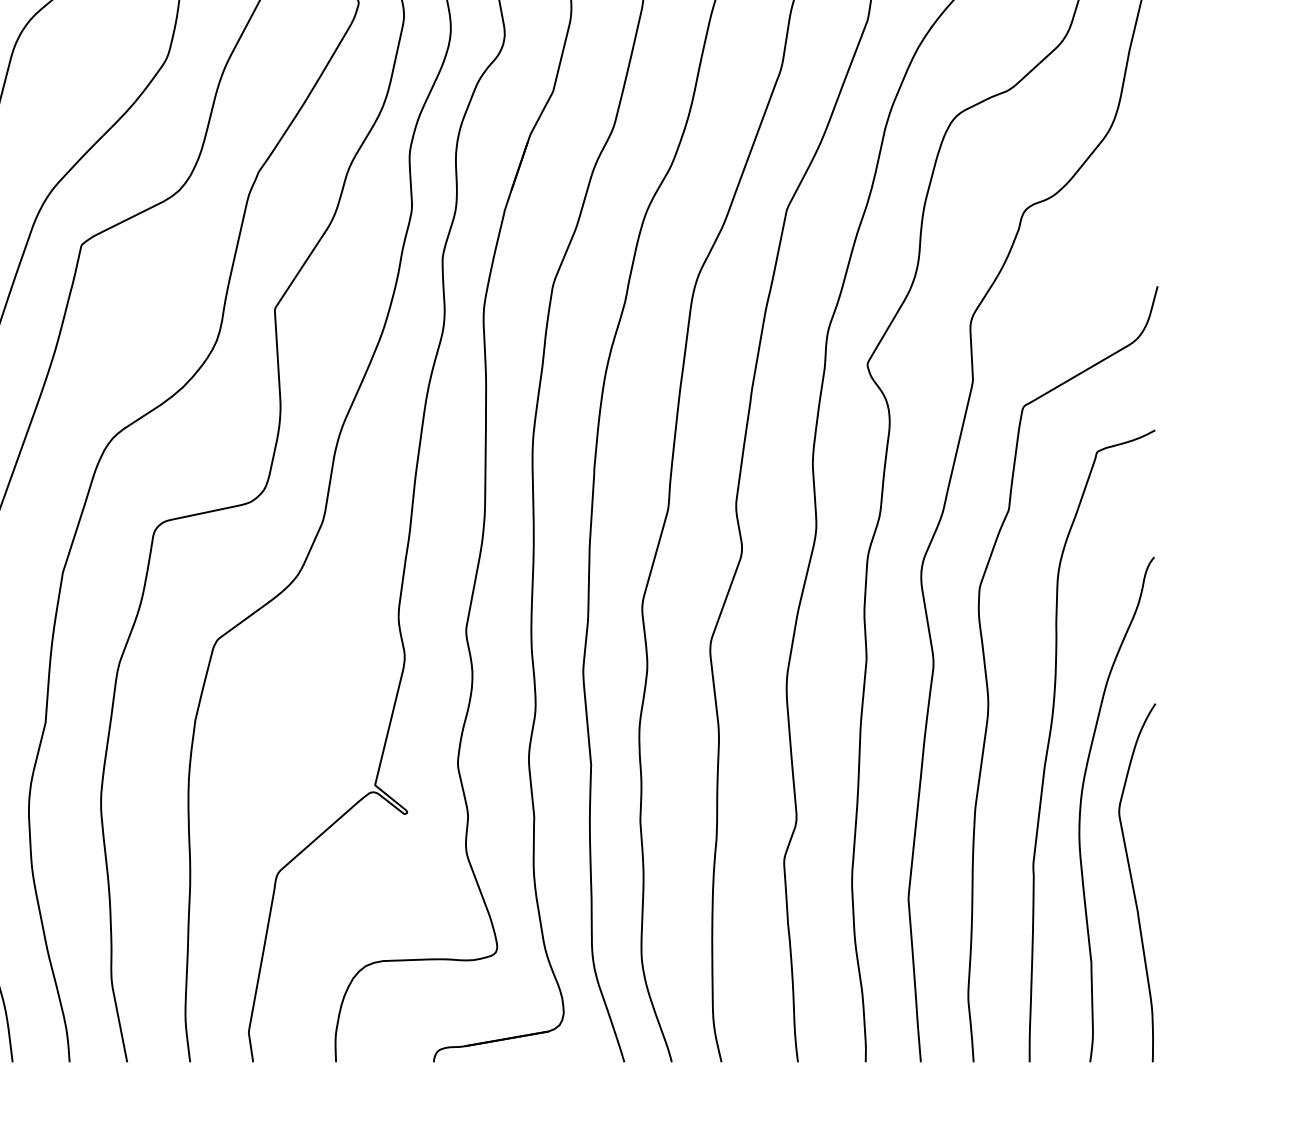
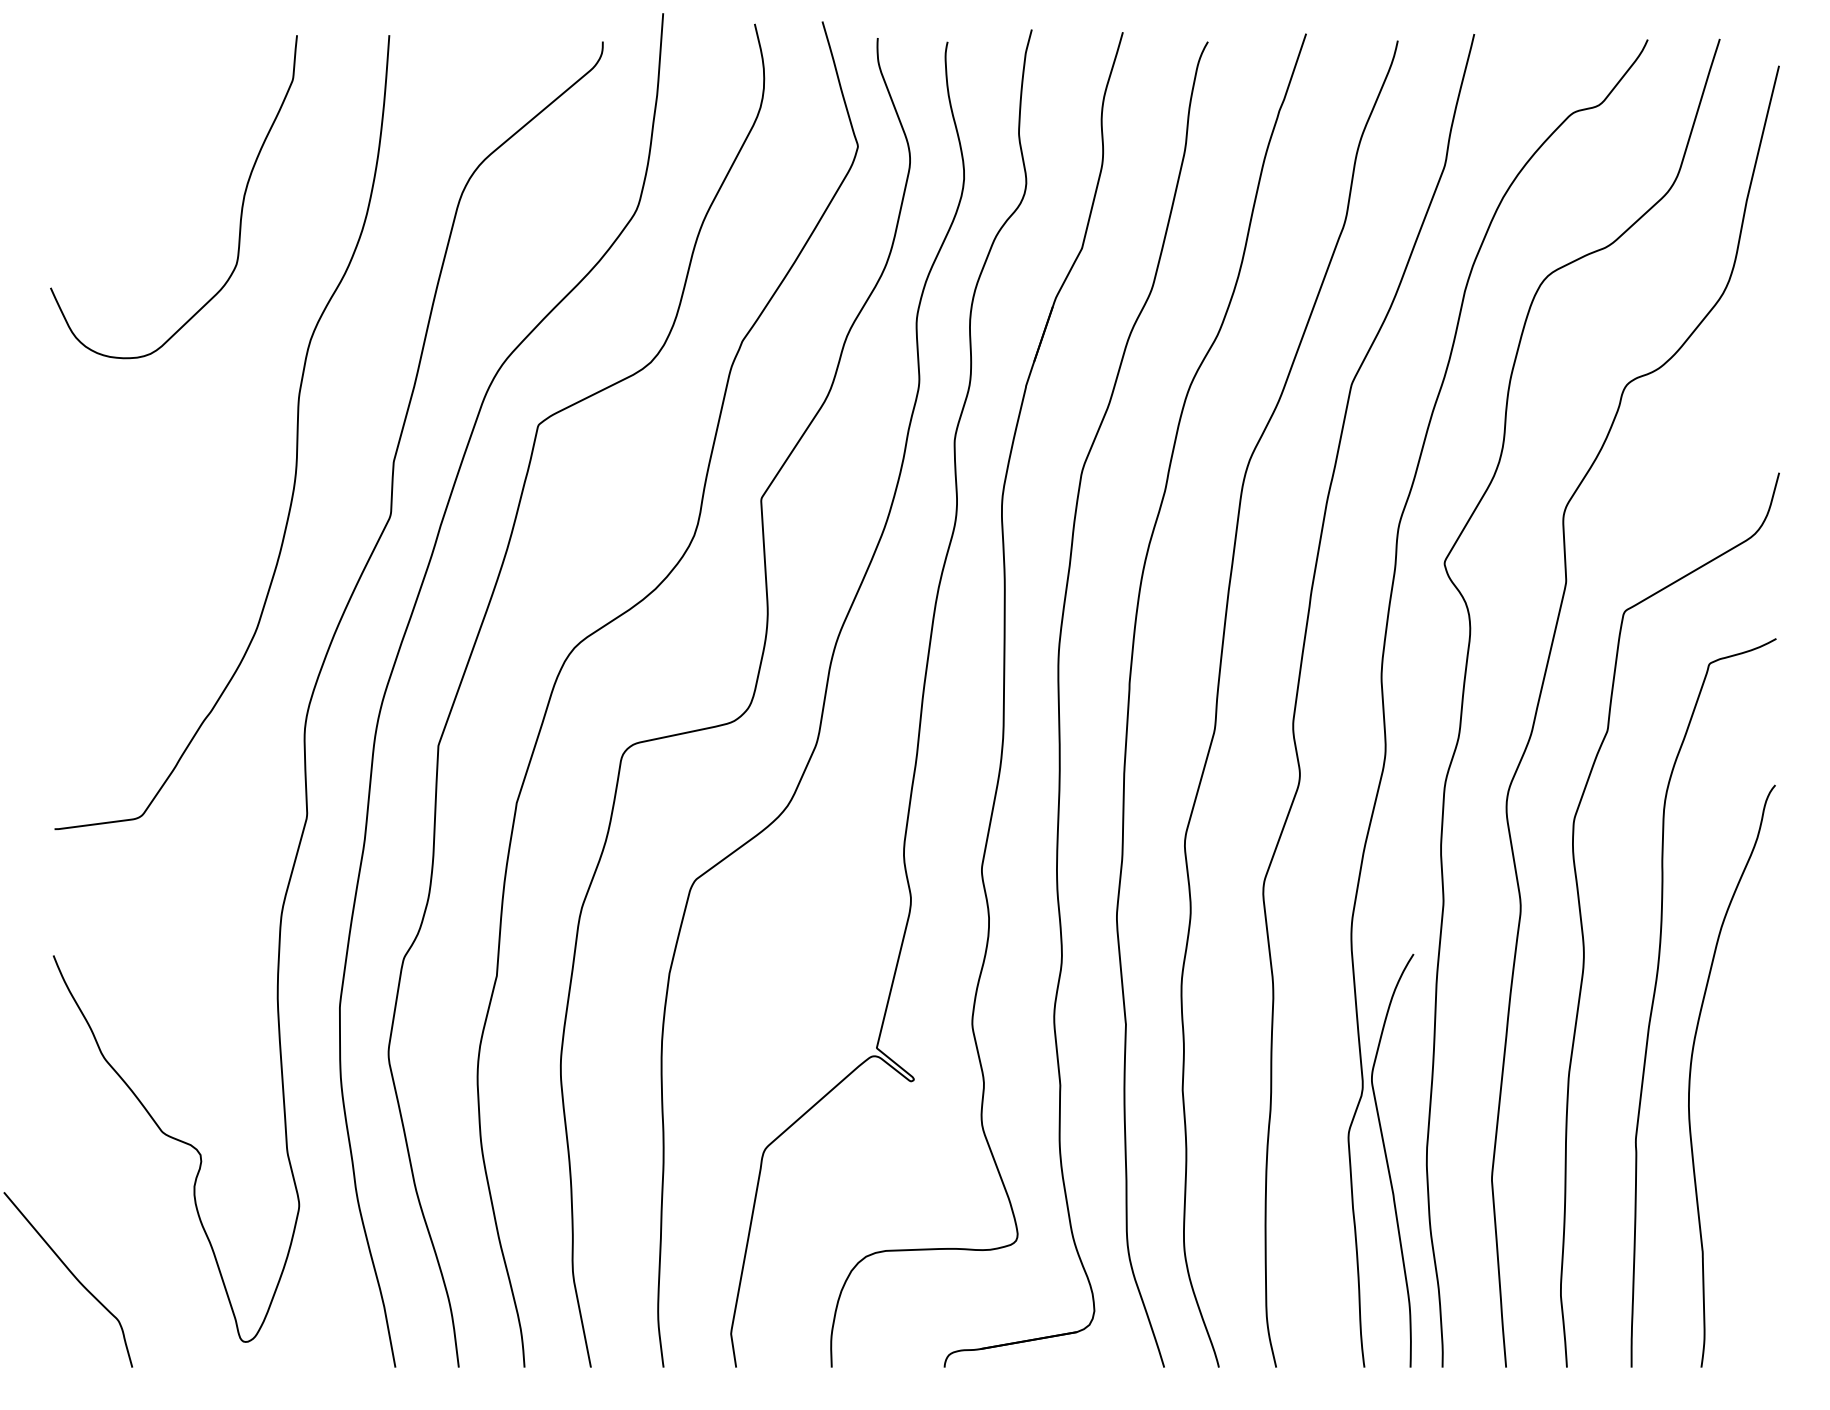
curve: (1133, 884) -> (1388, 1162), moved

